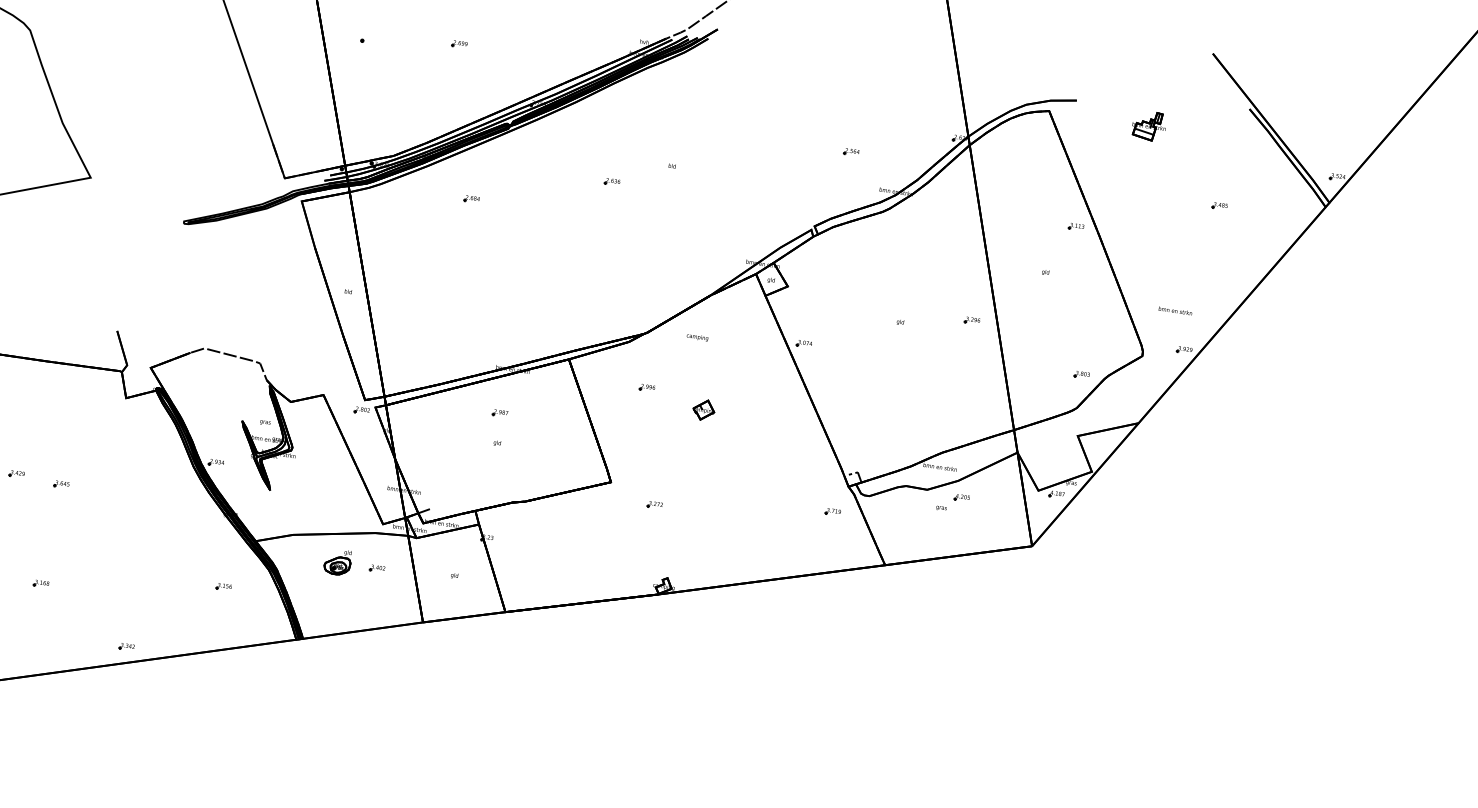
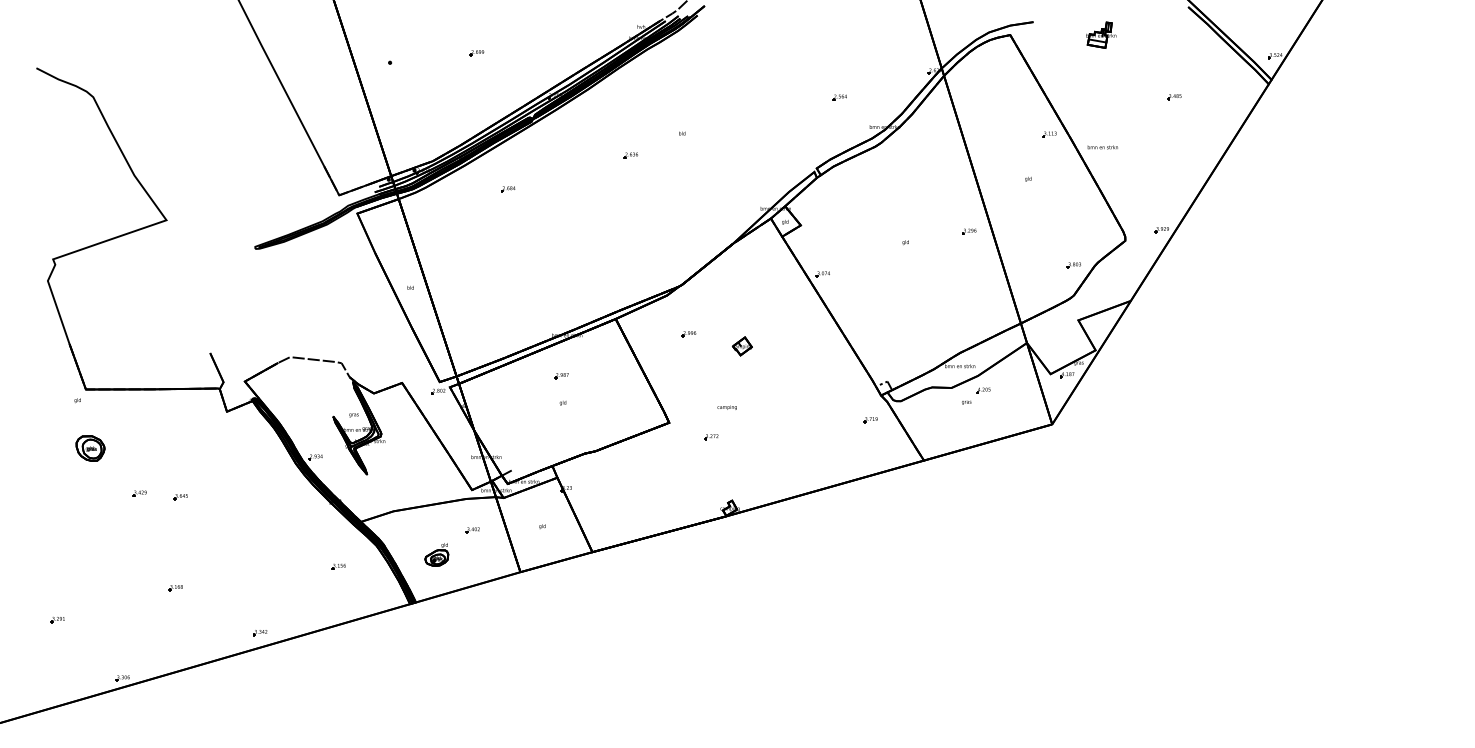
text: (1175, 311) -> (1102, 147), moved
text: (696, 337) -> (726, 407), moved
part: (337, 561) -> (436, 554), moved

